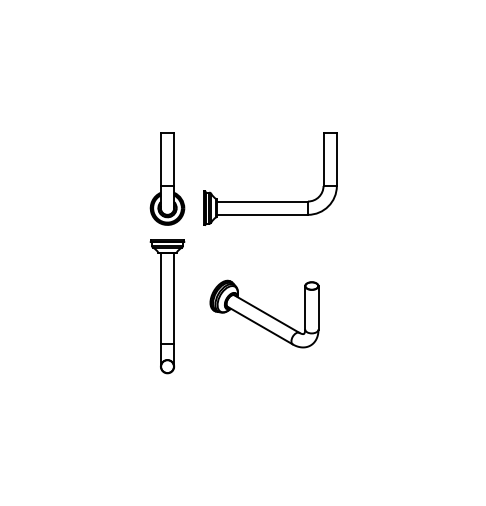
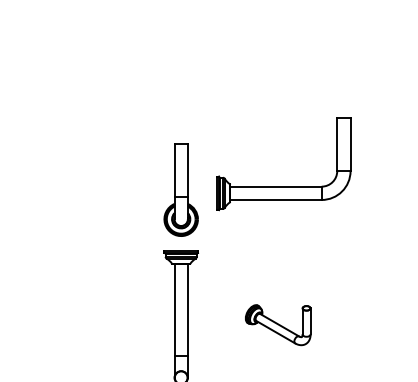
part: (270, 201) -> (284, 186), moved
part: (264, 313) -> (278, 324), size x0.6

